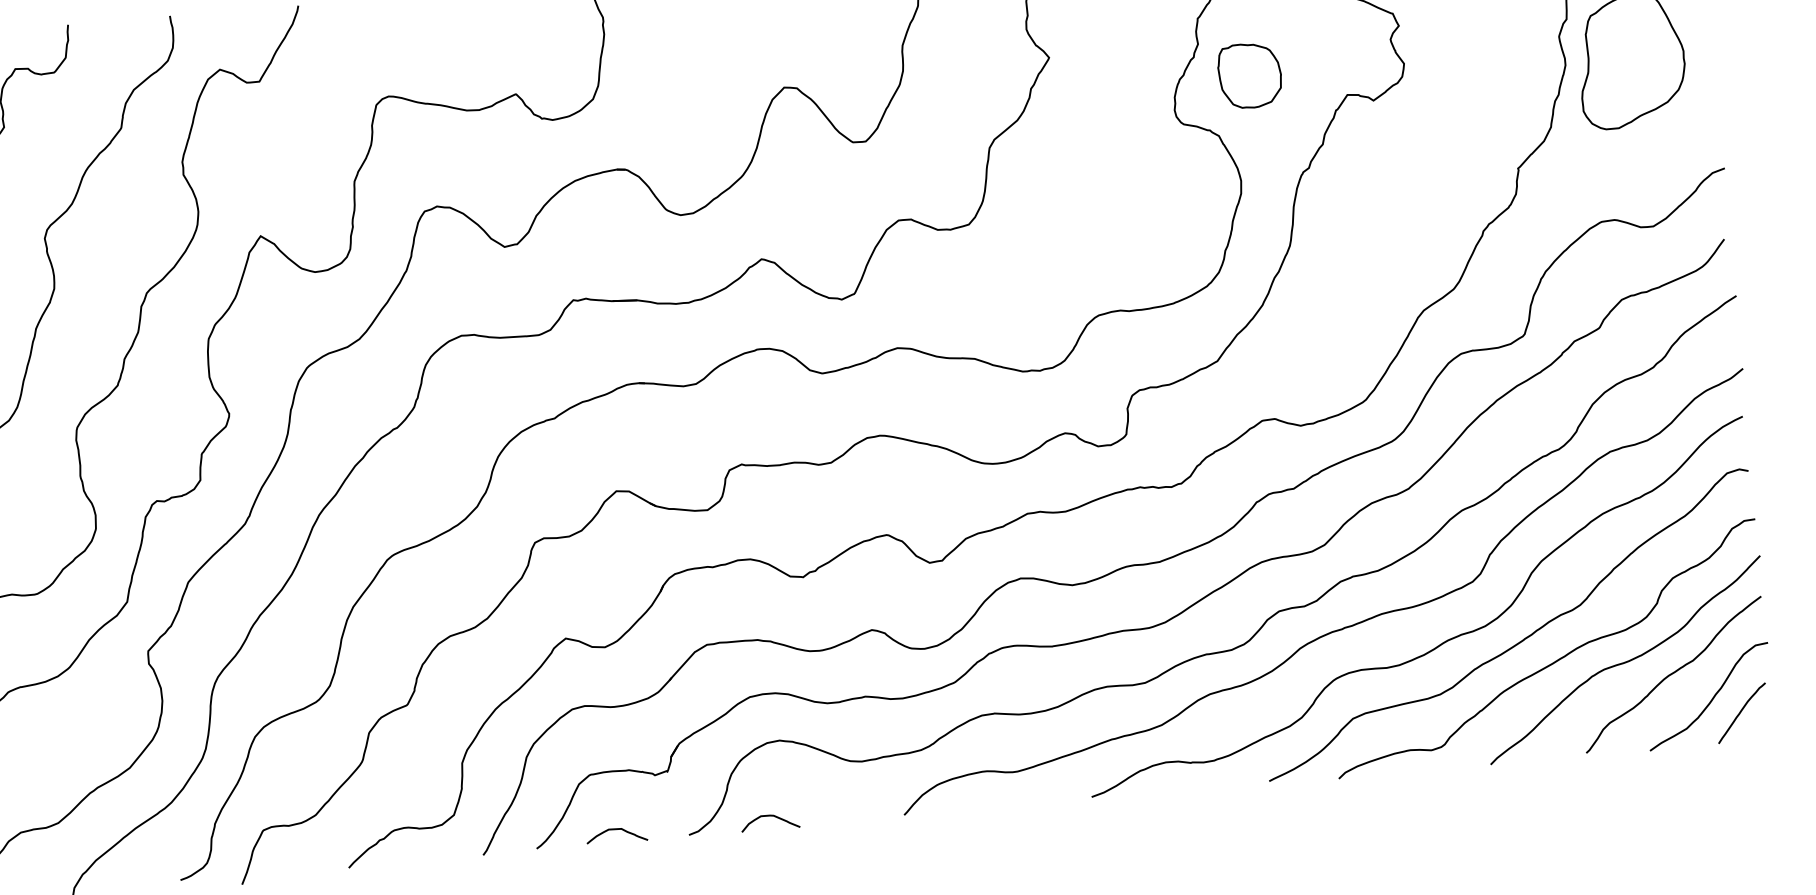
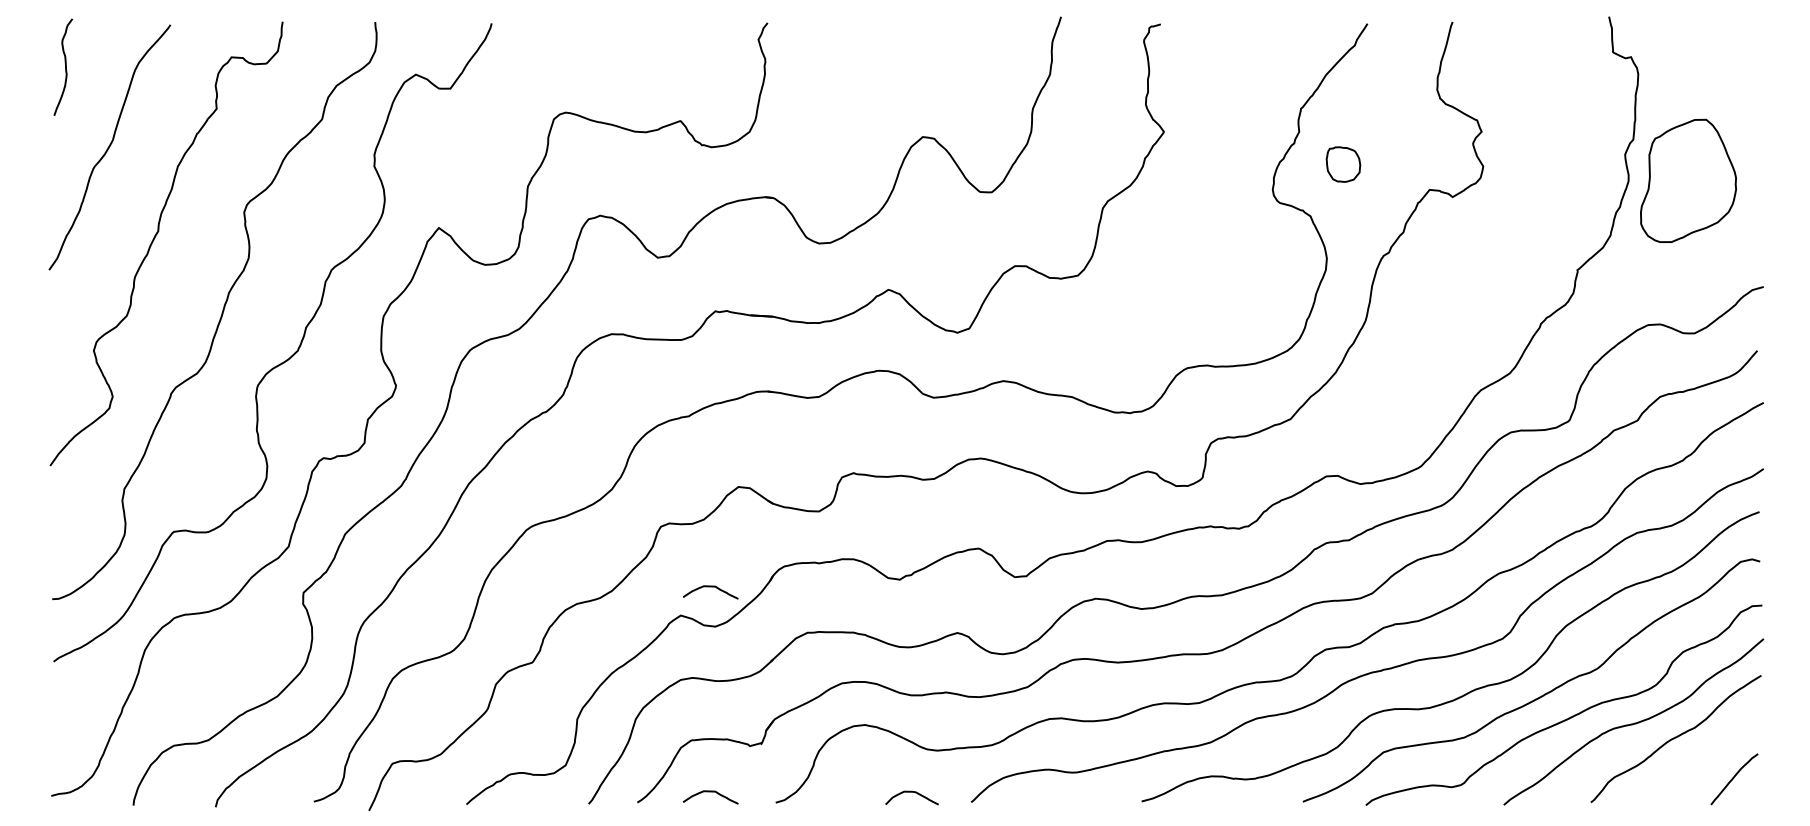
part: (1250, 75) -> (1343, 164), size x0.6
curve: (595, 604) -> (710, 587), added
curve: (1711, 698) -> (1708, 763), removed
curve: (769, 816) -> (911, 792), moved

